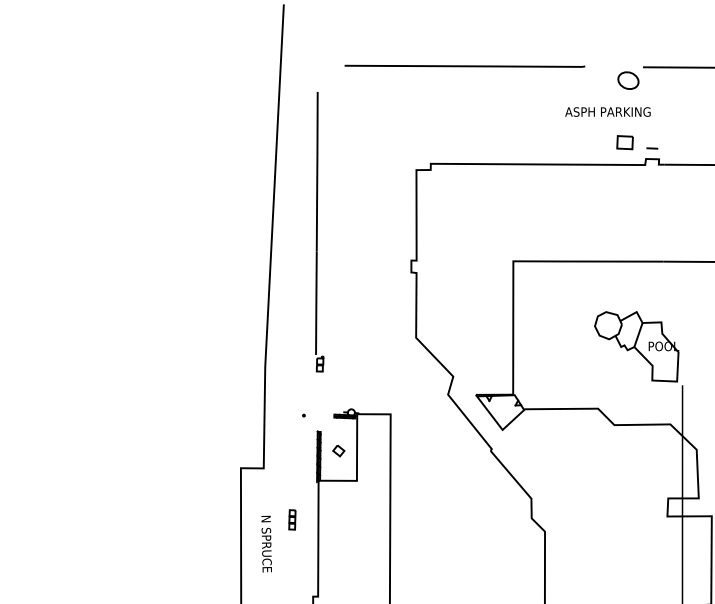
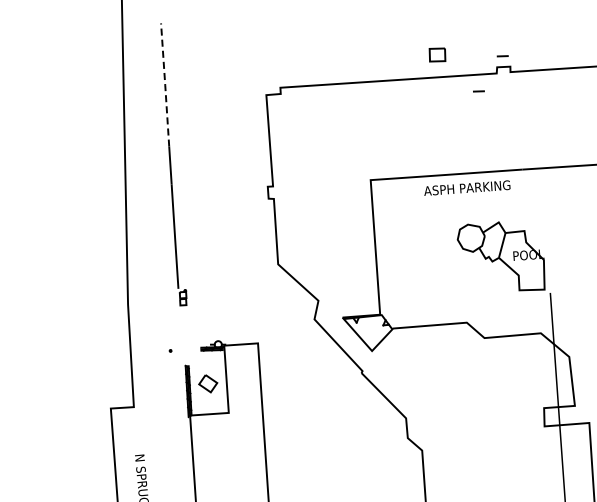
text: (607, 111) -> (466, 187), moved
part: (624, 142) -> (436, 54), moved
line: (317, 153) -> (165, 85), solid -> dashed
line: (626, 181) -> (479, 91), added
part: (338, 451) -> (208, 384), size x1.6
part: (292, 519) -> (166, 456), removed

